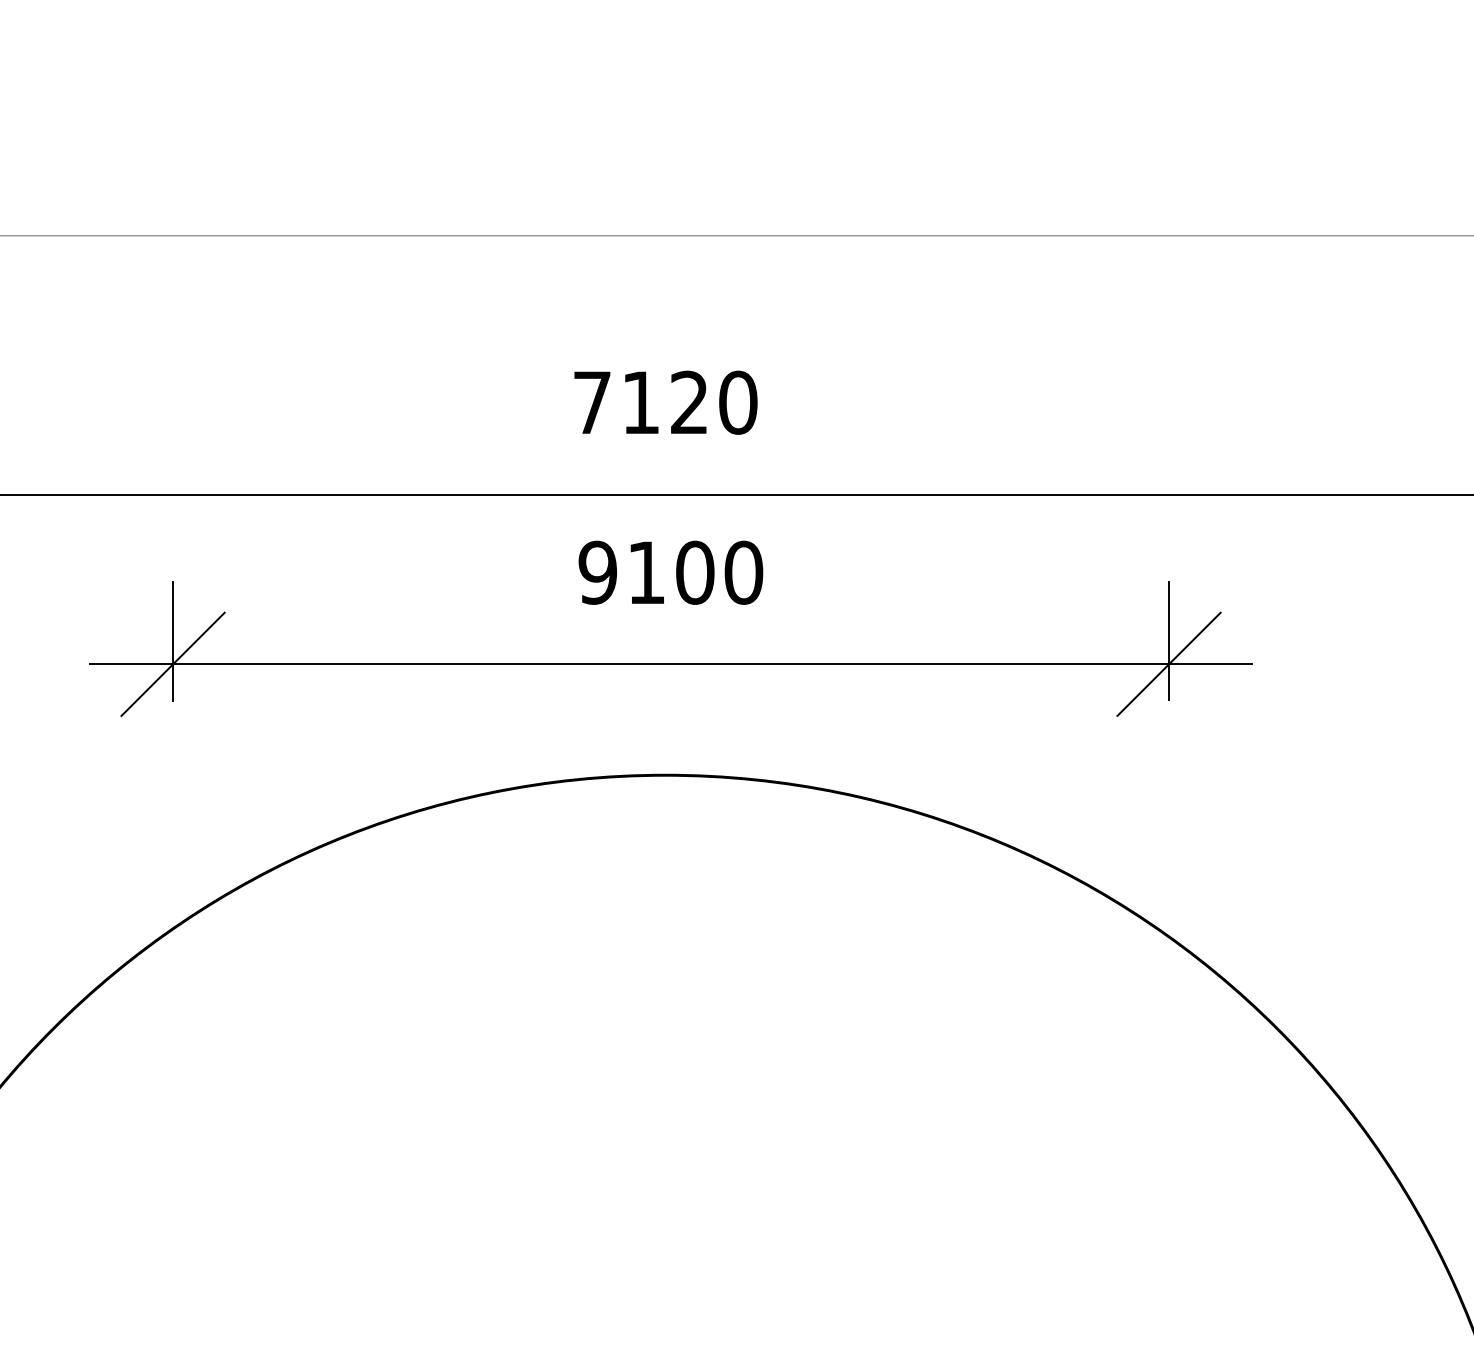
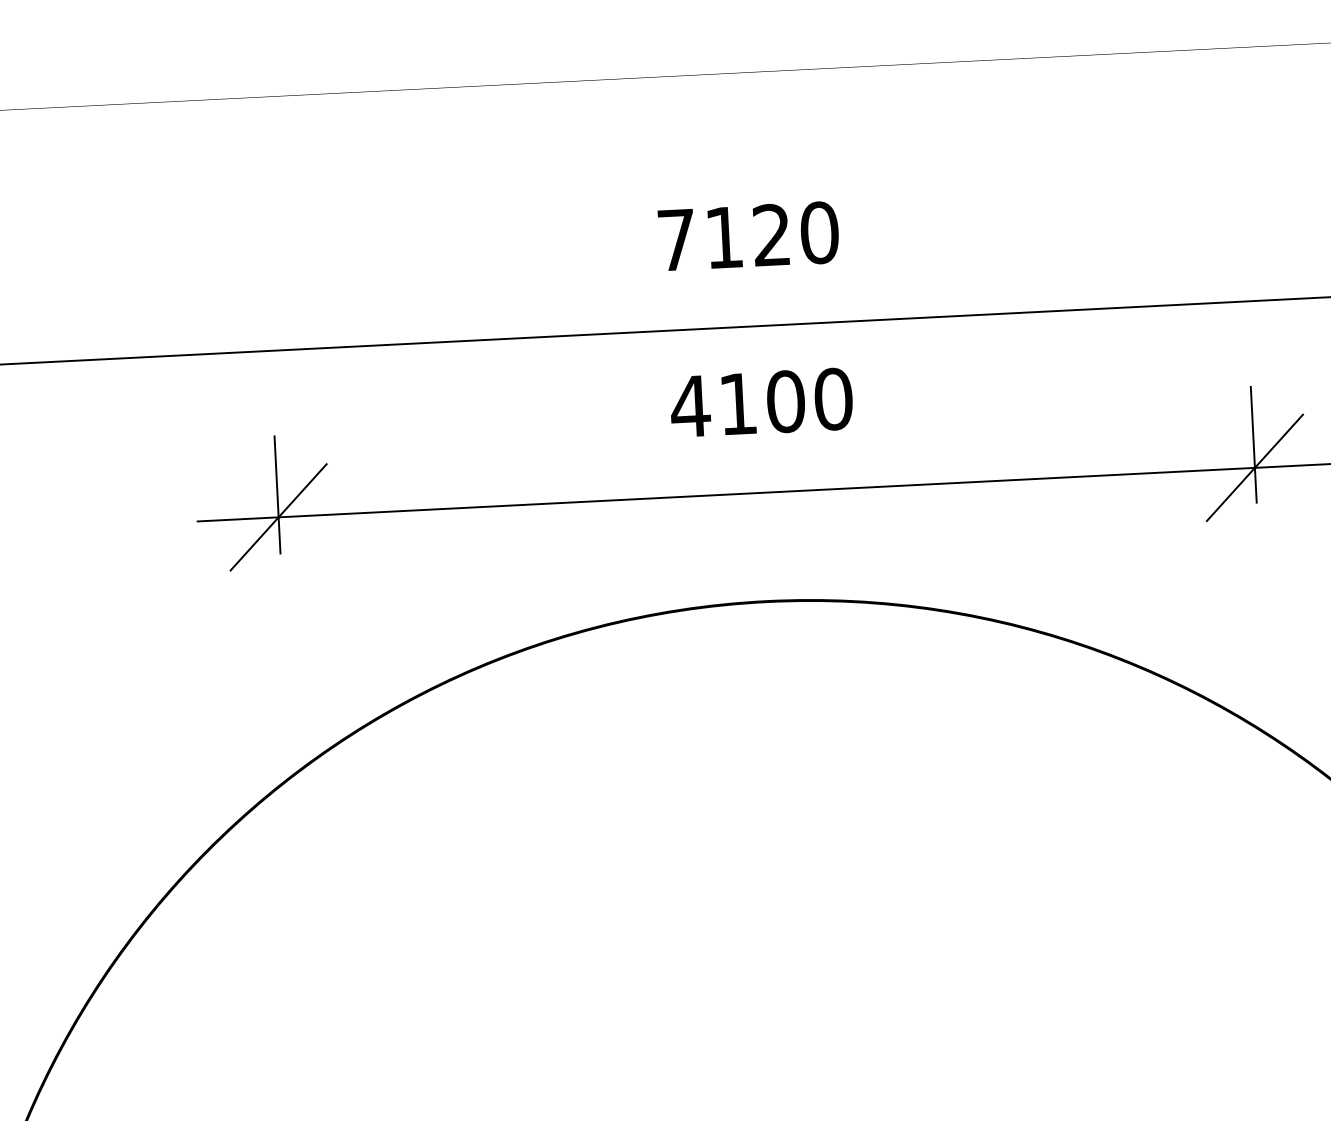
text: (597, 572) -> (690, 406), 9100 -> 4100

